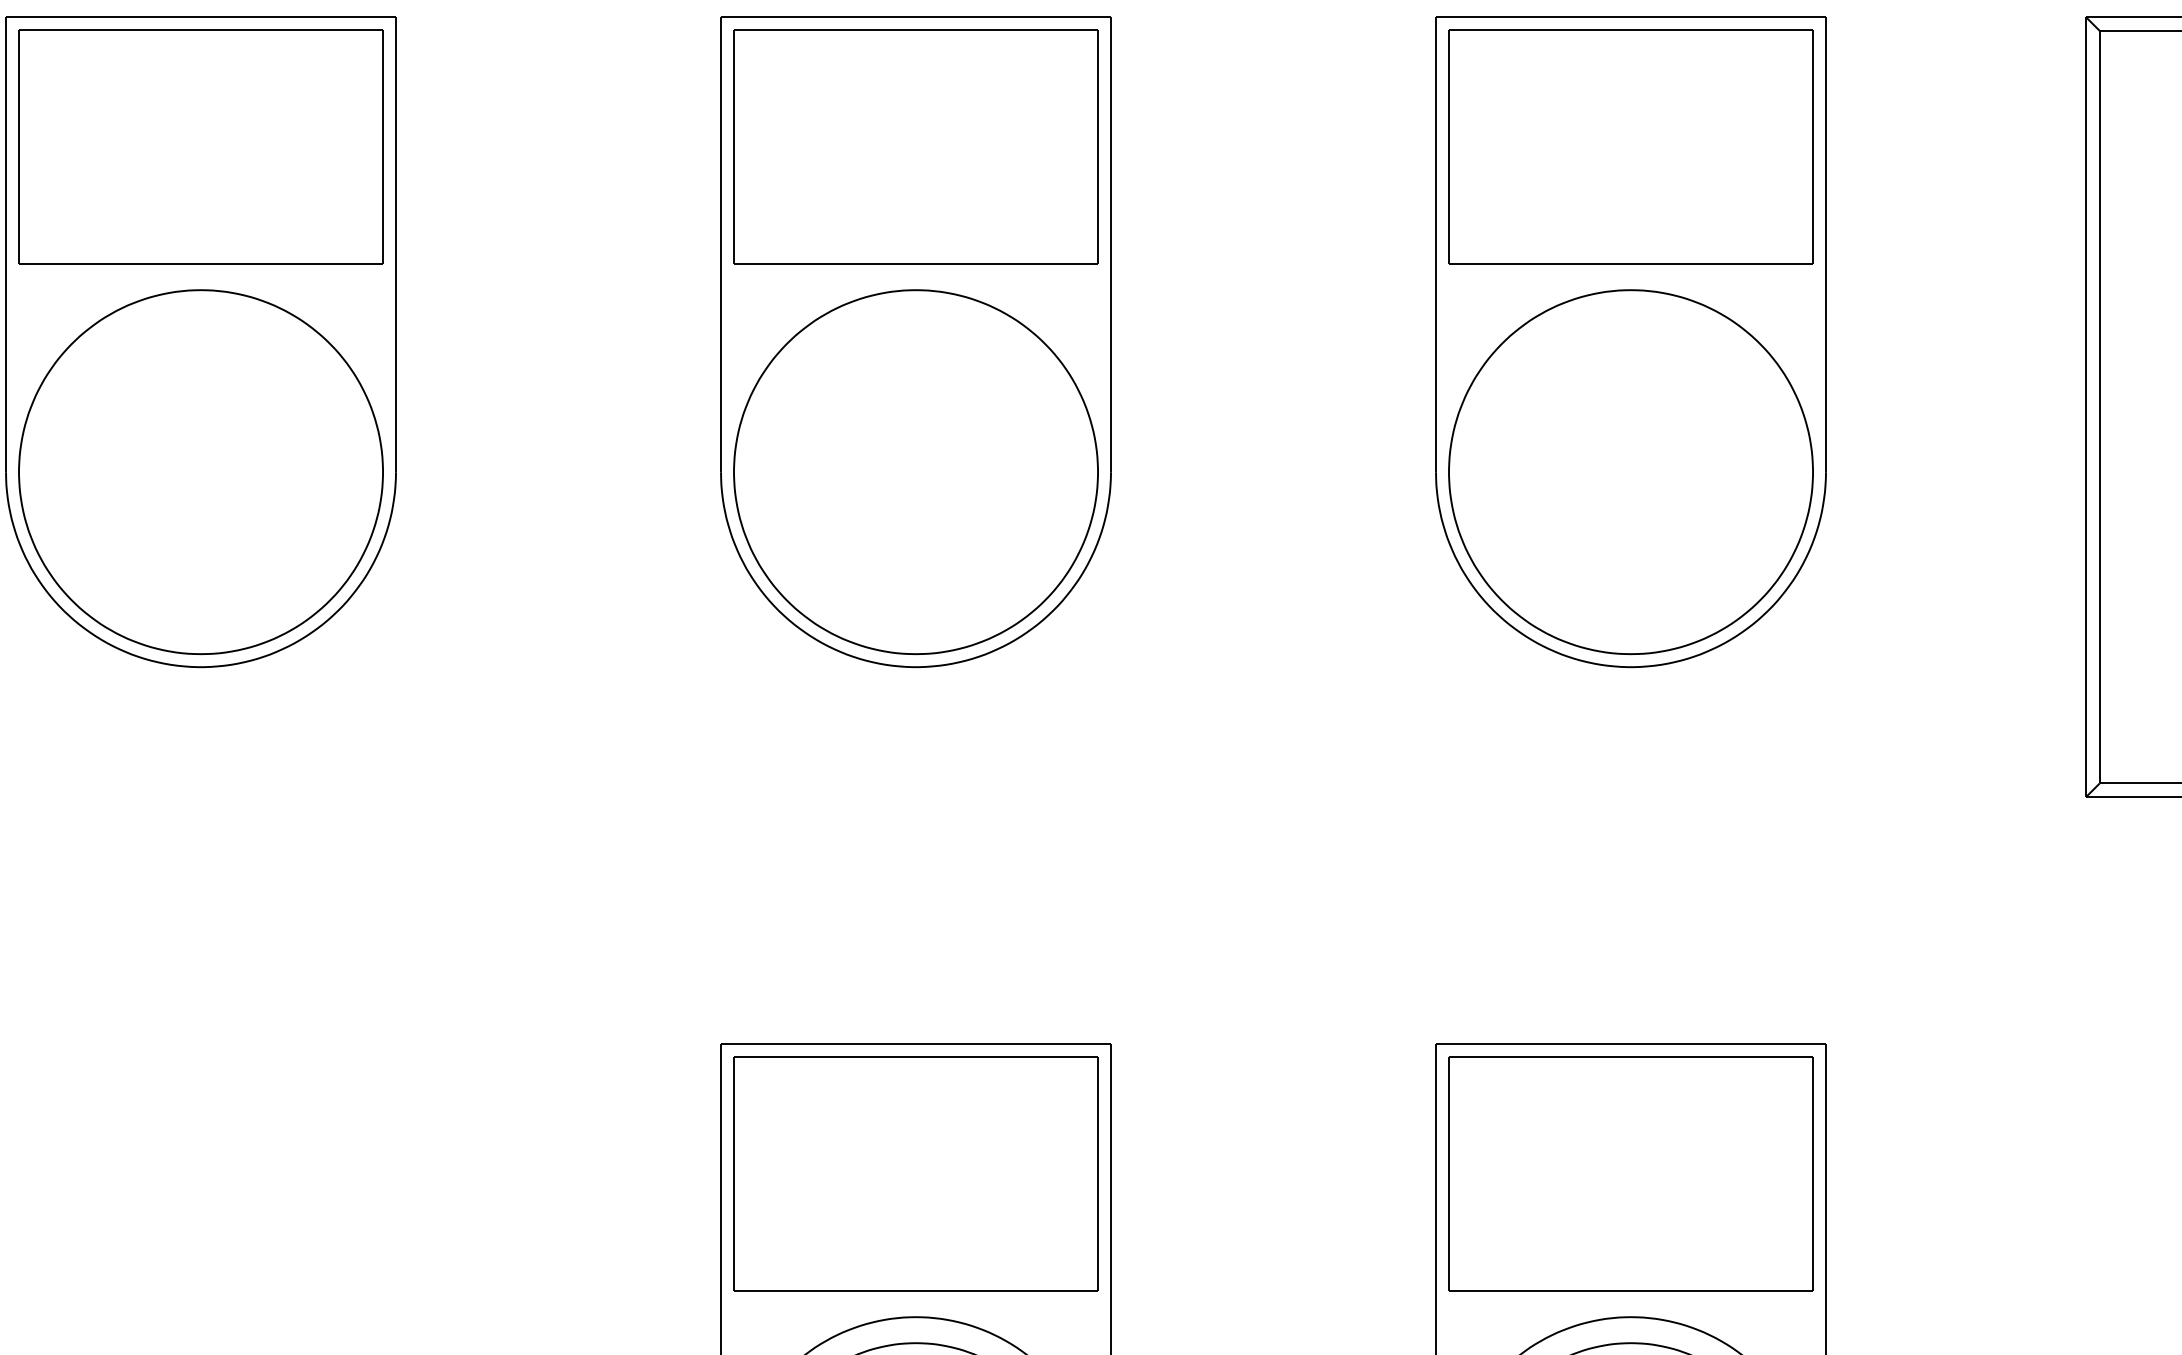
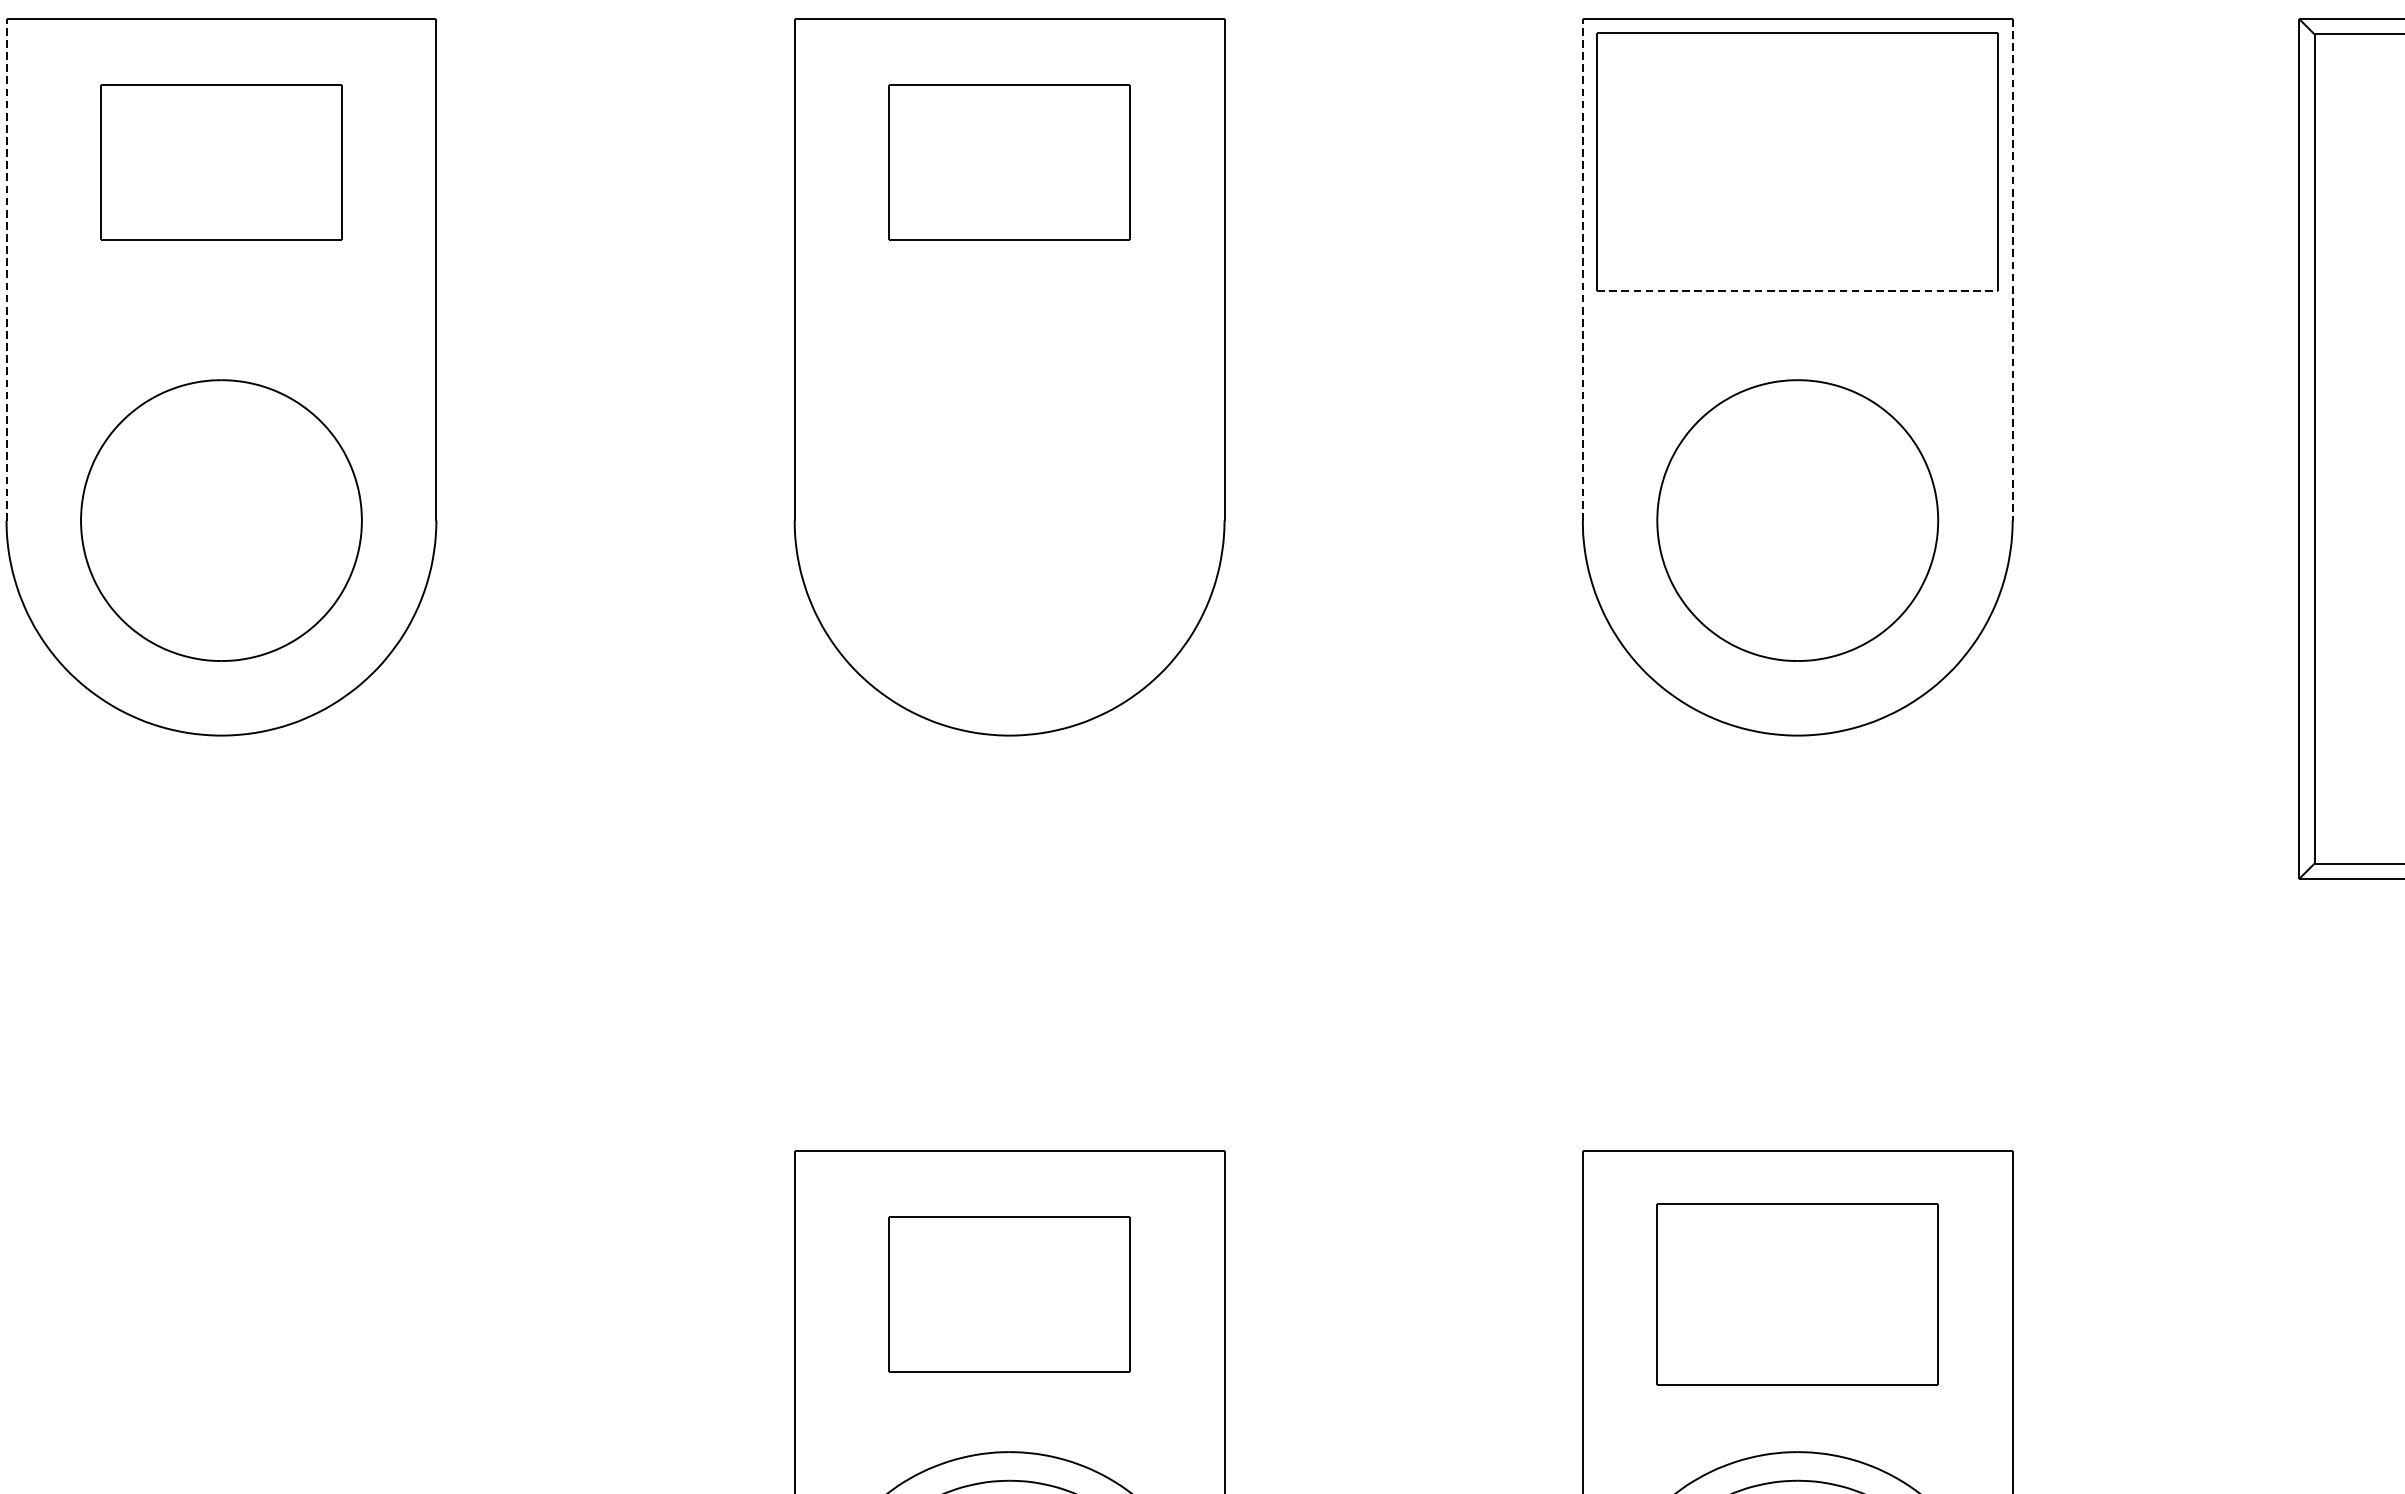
part: (200, 146) -> (220, 161), size x0.6
part: (915, 146) -> (1009, 161), size x0.6
line: (6, 244) -> (7, 269), solid -> dashed
line: (1436, 244) -> (1583, 269), solid -> dashed
line: (1826, 245) -> (2013, 270), solid -> dashed
line: (1631, 264) -> (1798, 291), solid -> dashed
part: (200, 471) -> (220, 519), size x0.7
part: (915, 471) -> (1009, 519), removed
part: (1630, 471) -> (1797, 519), size x0.7
part: (915, 1173) -> (1009, 1293), size x0.6
part: (1630, 1173) -> (1797, 1293), size x0.7

